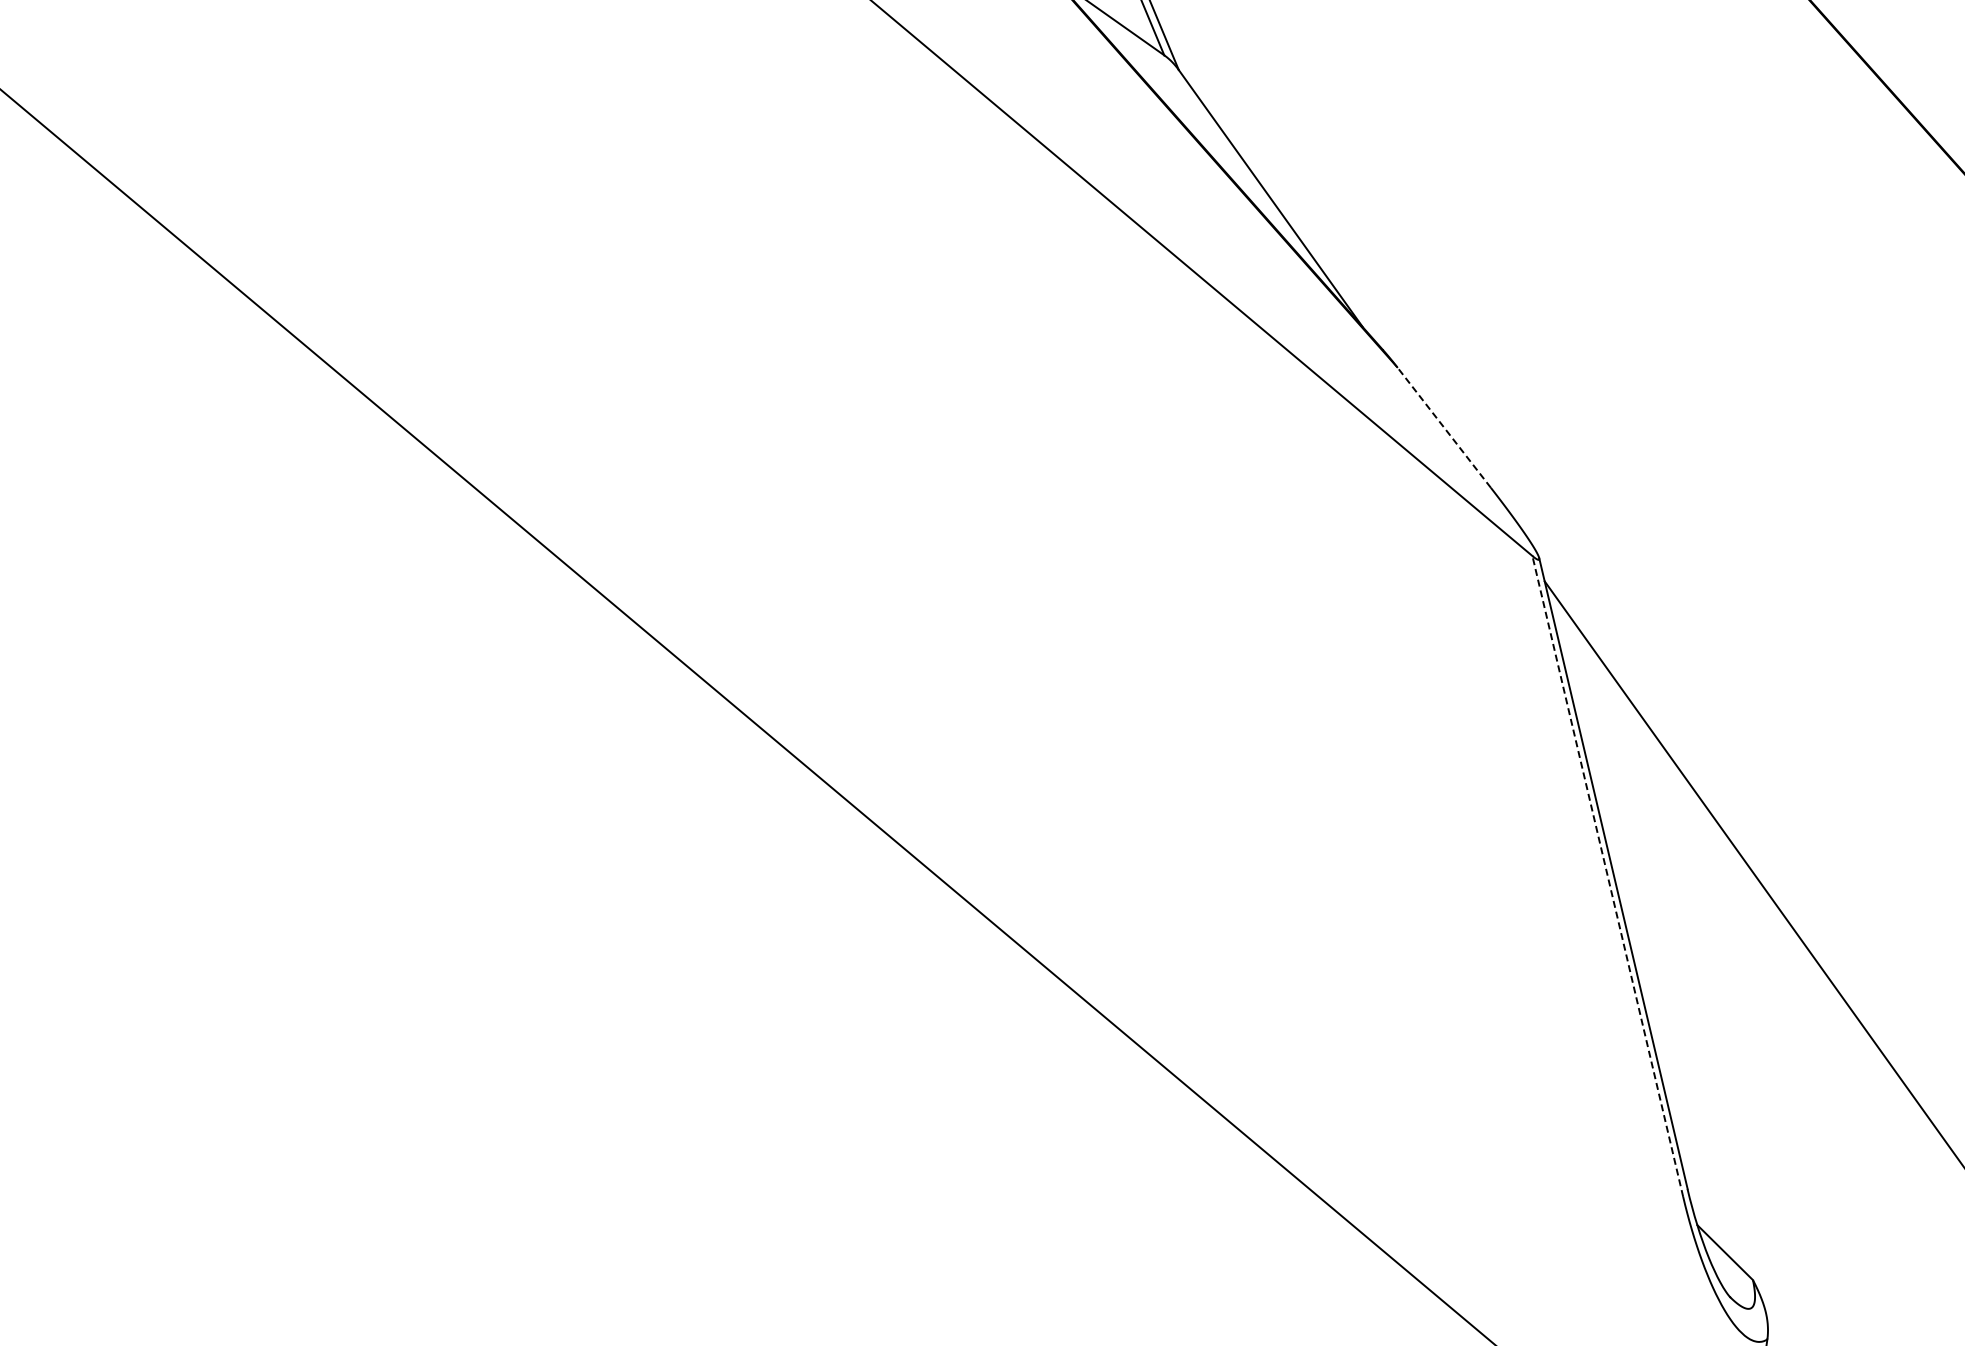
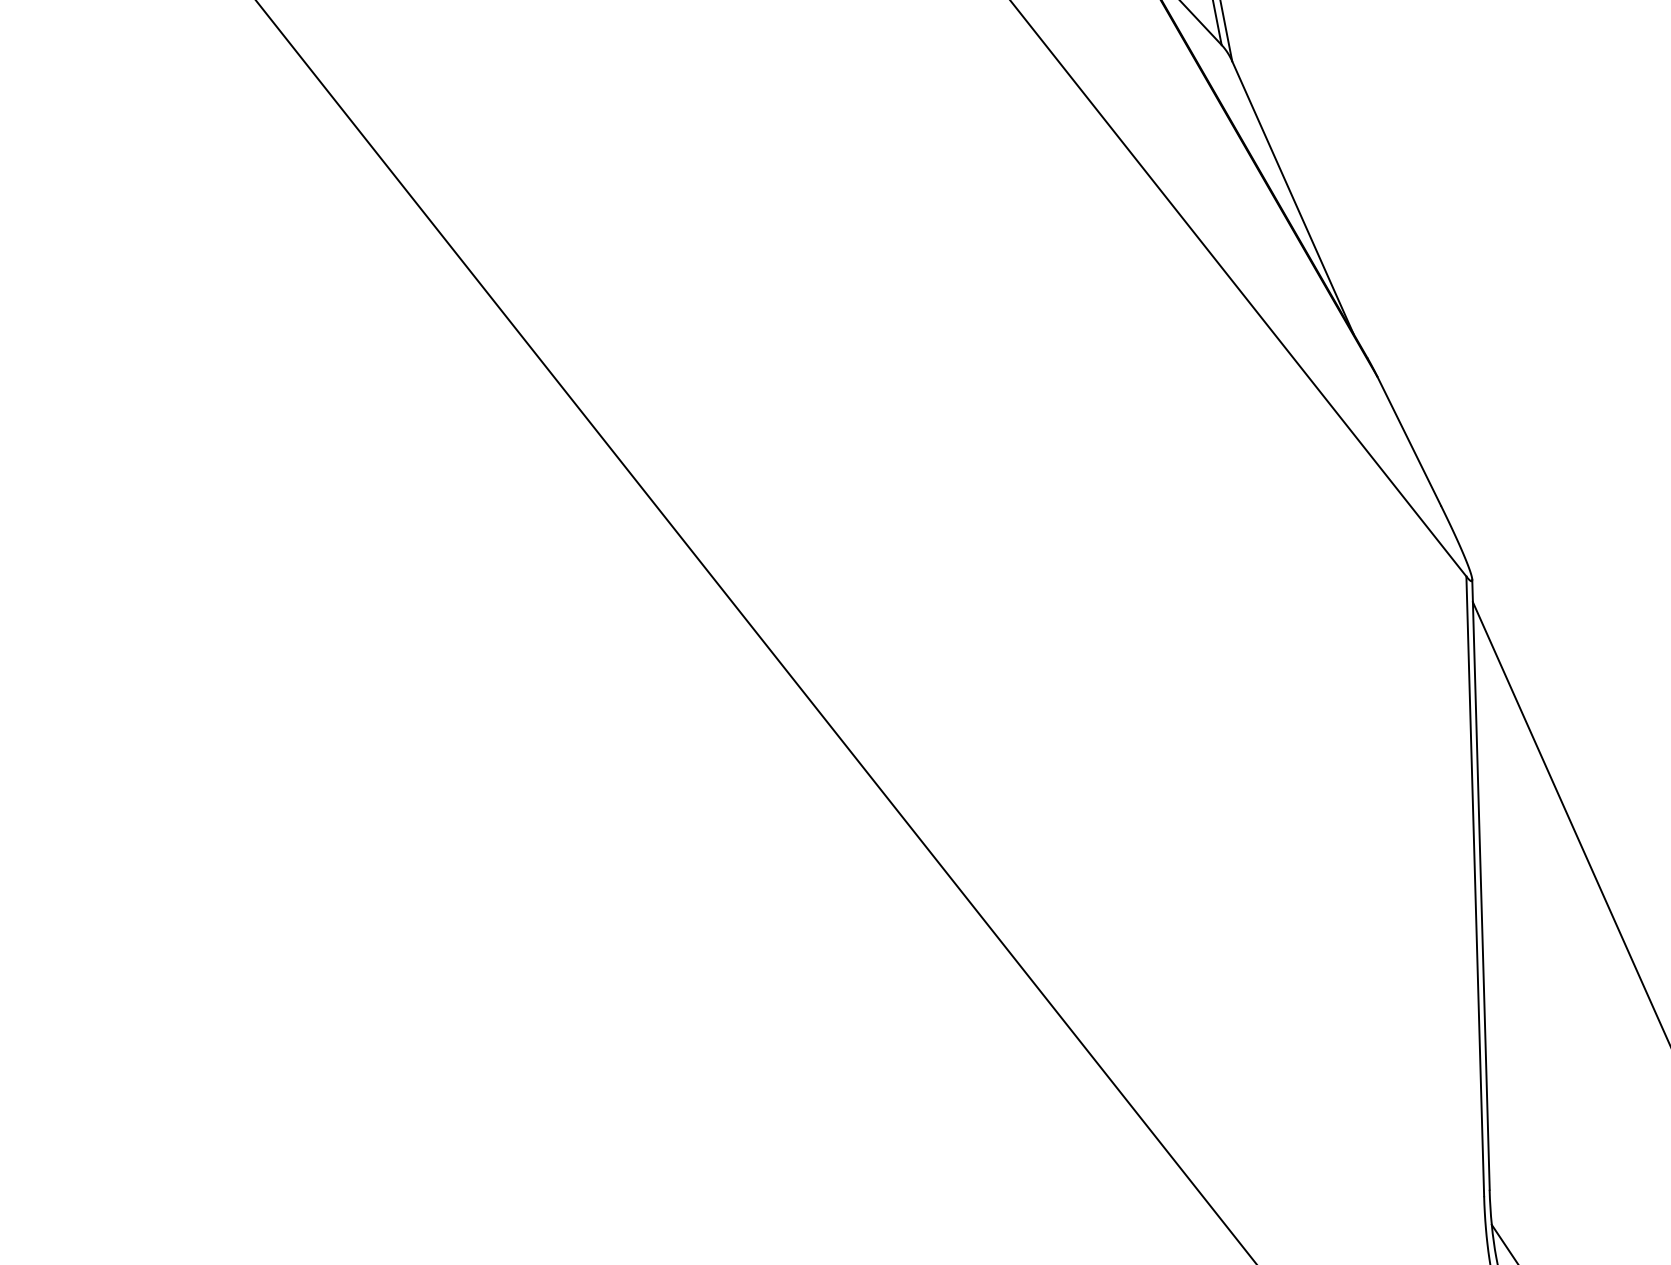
line: (1443, 427) -> (1408, 441), dashed -> solid
line: (1607, 875) -> (1475, 885), dashed -> solid

